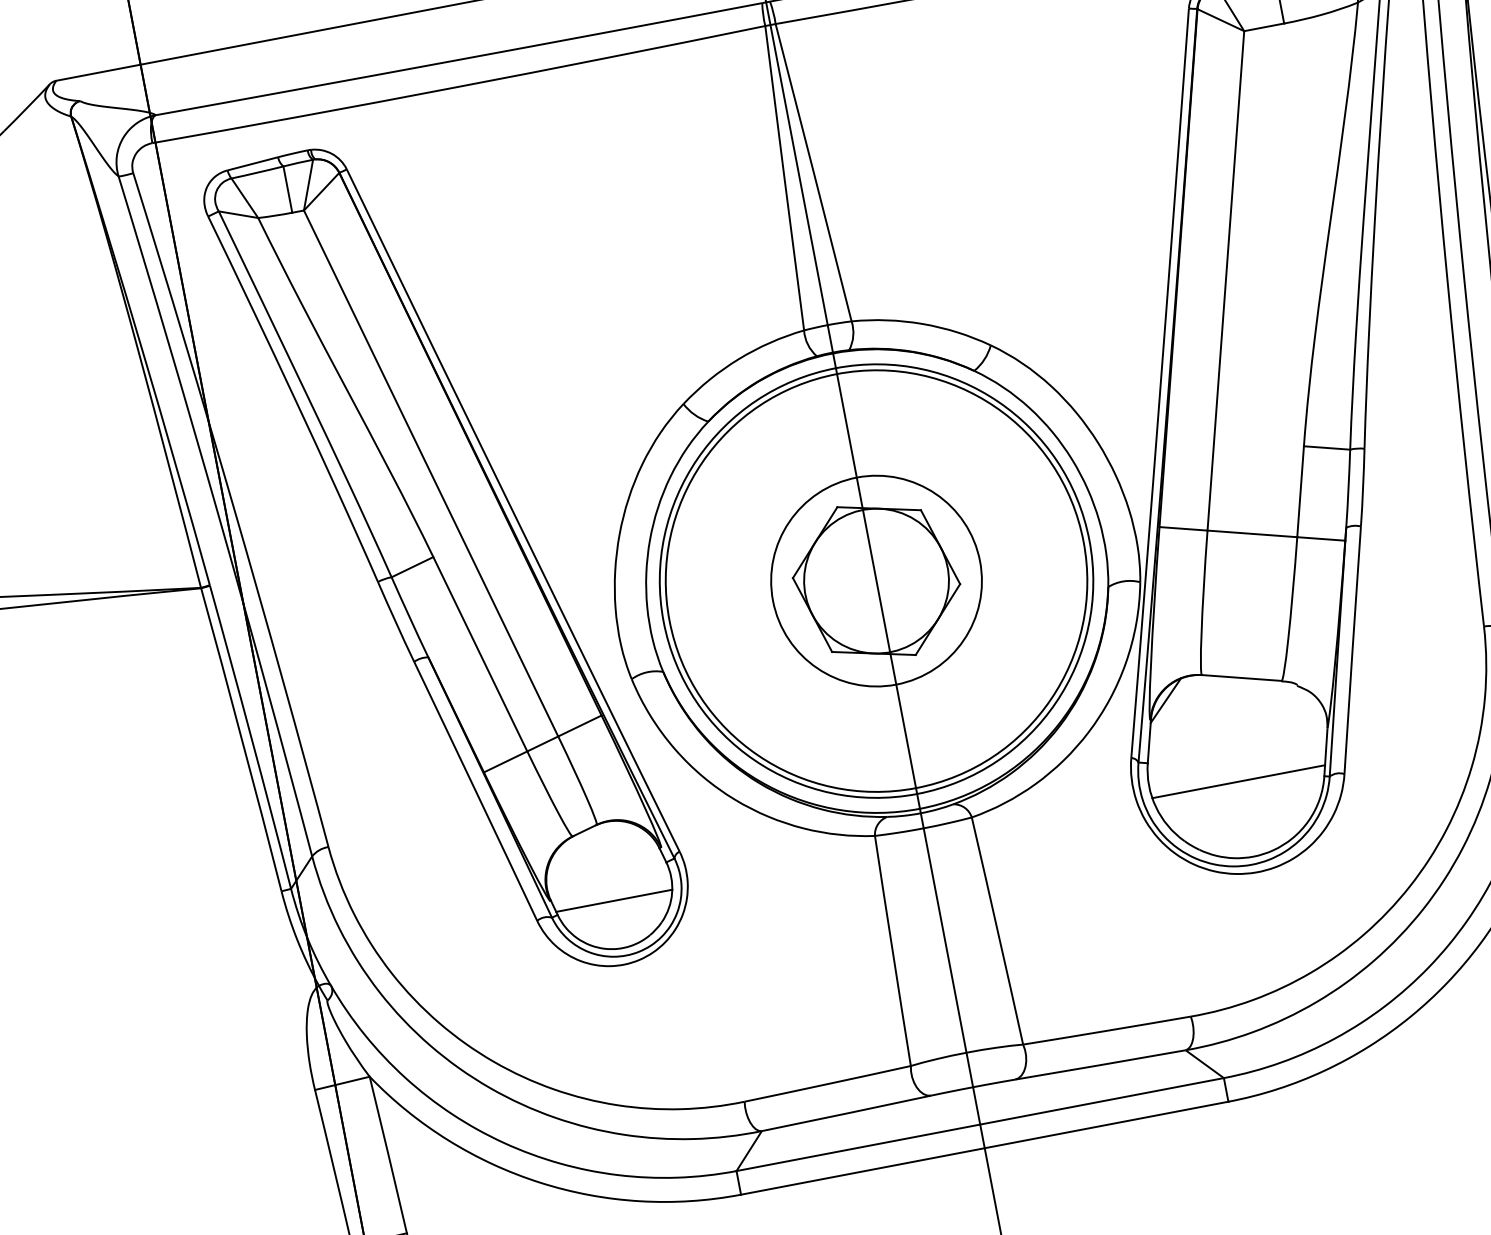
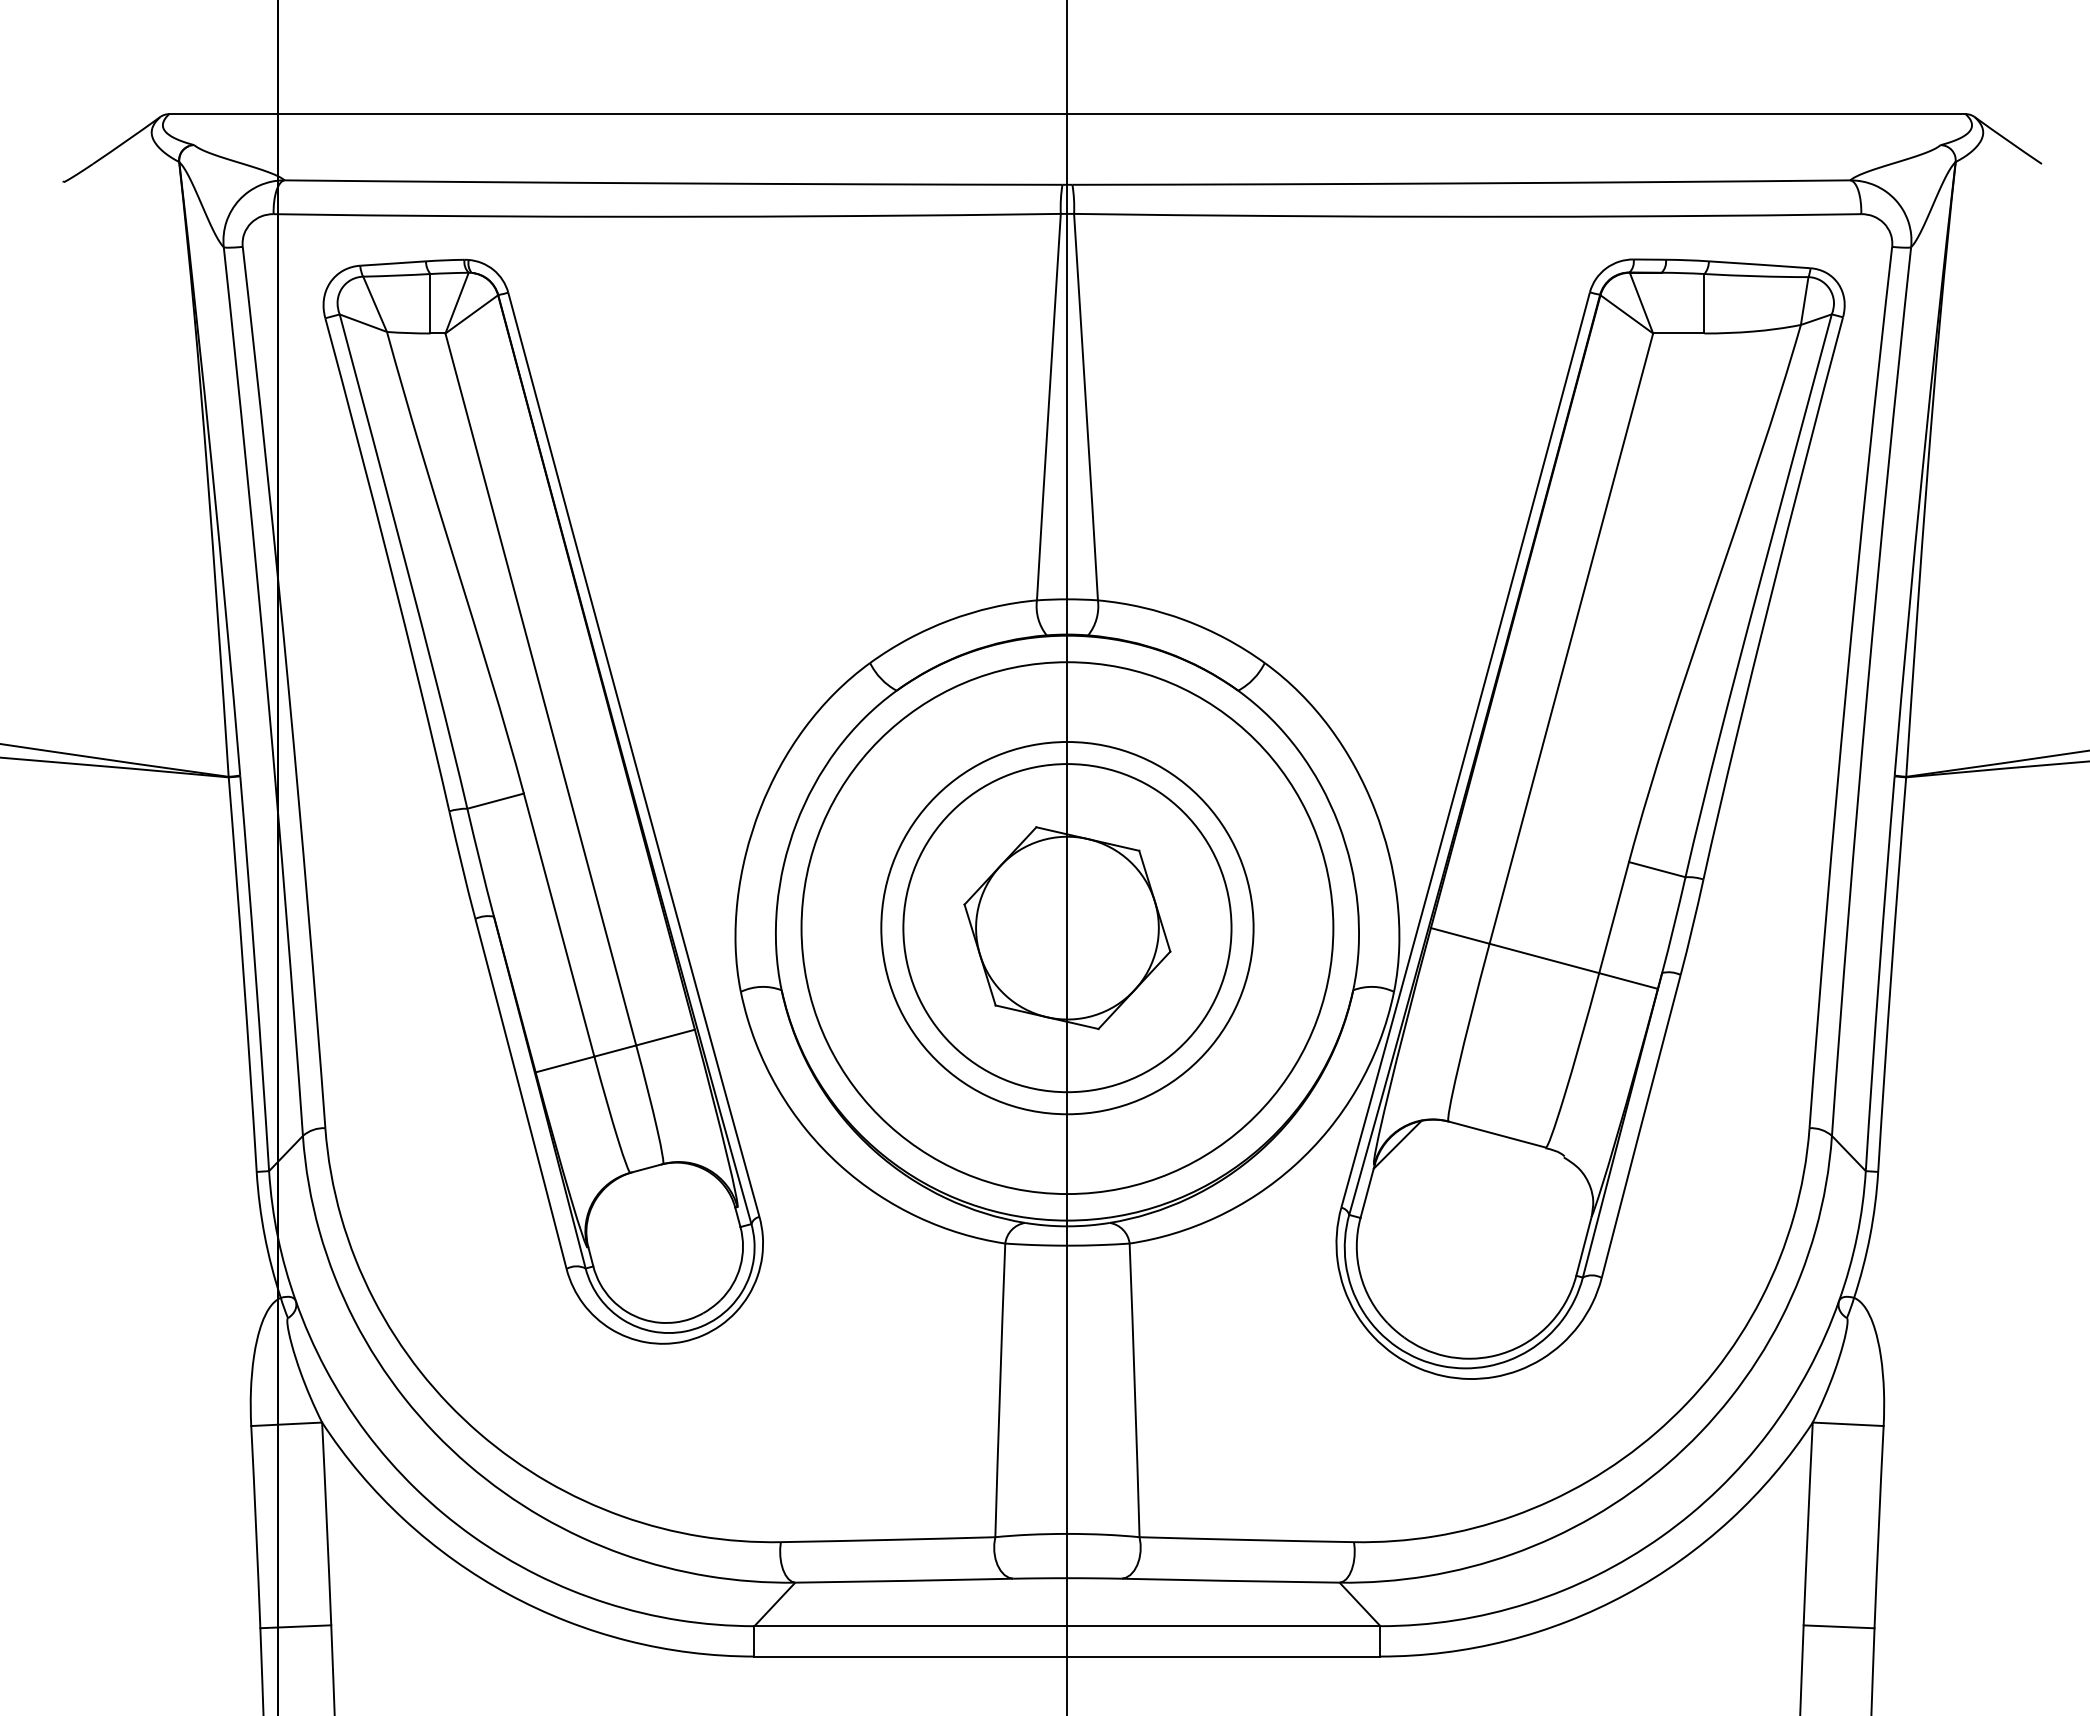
circle: (876, 580) -> (1067, 927), size x0.6
circle: (876, 581) -> (1067, 928), size x1.4
line: (1238, 781) -> (1468, 1262), removed
line: (614, 900) -> (666, 1262), removed

